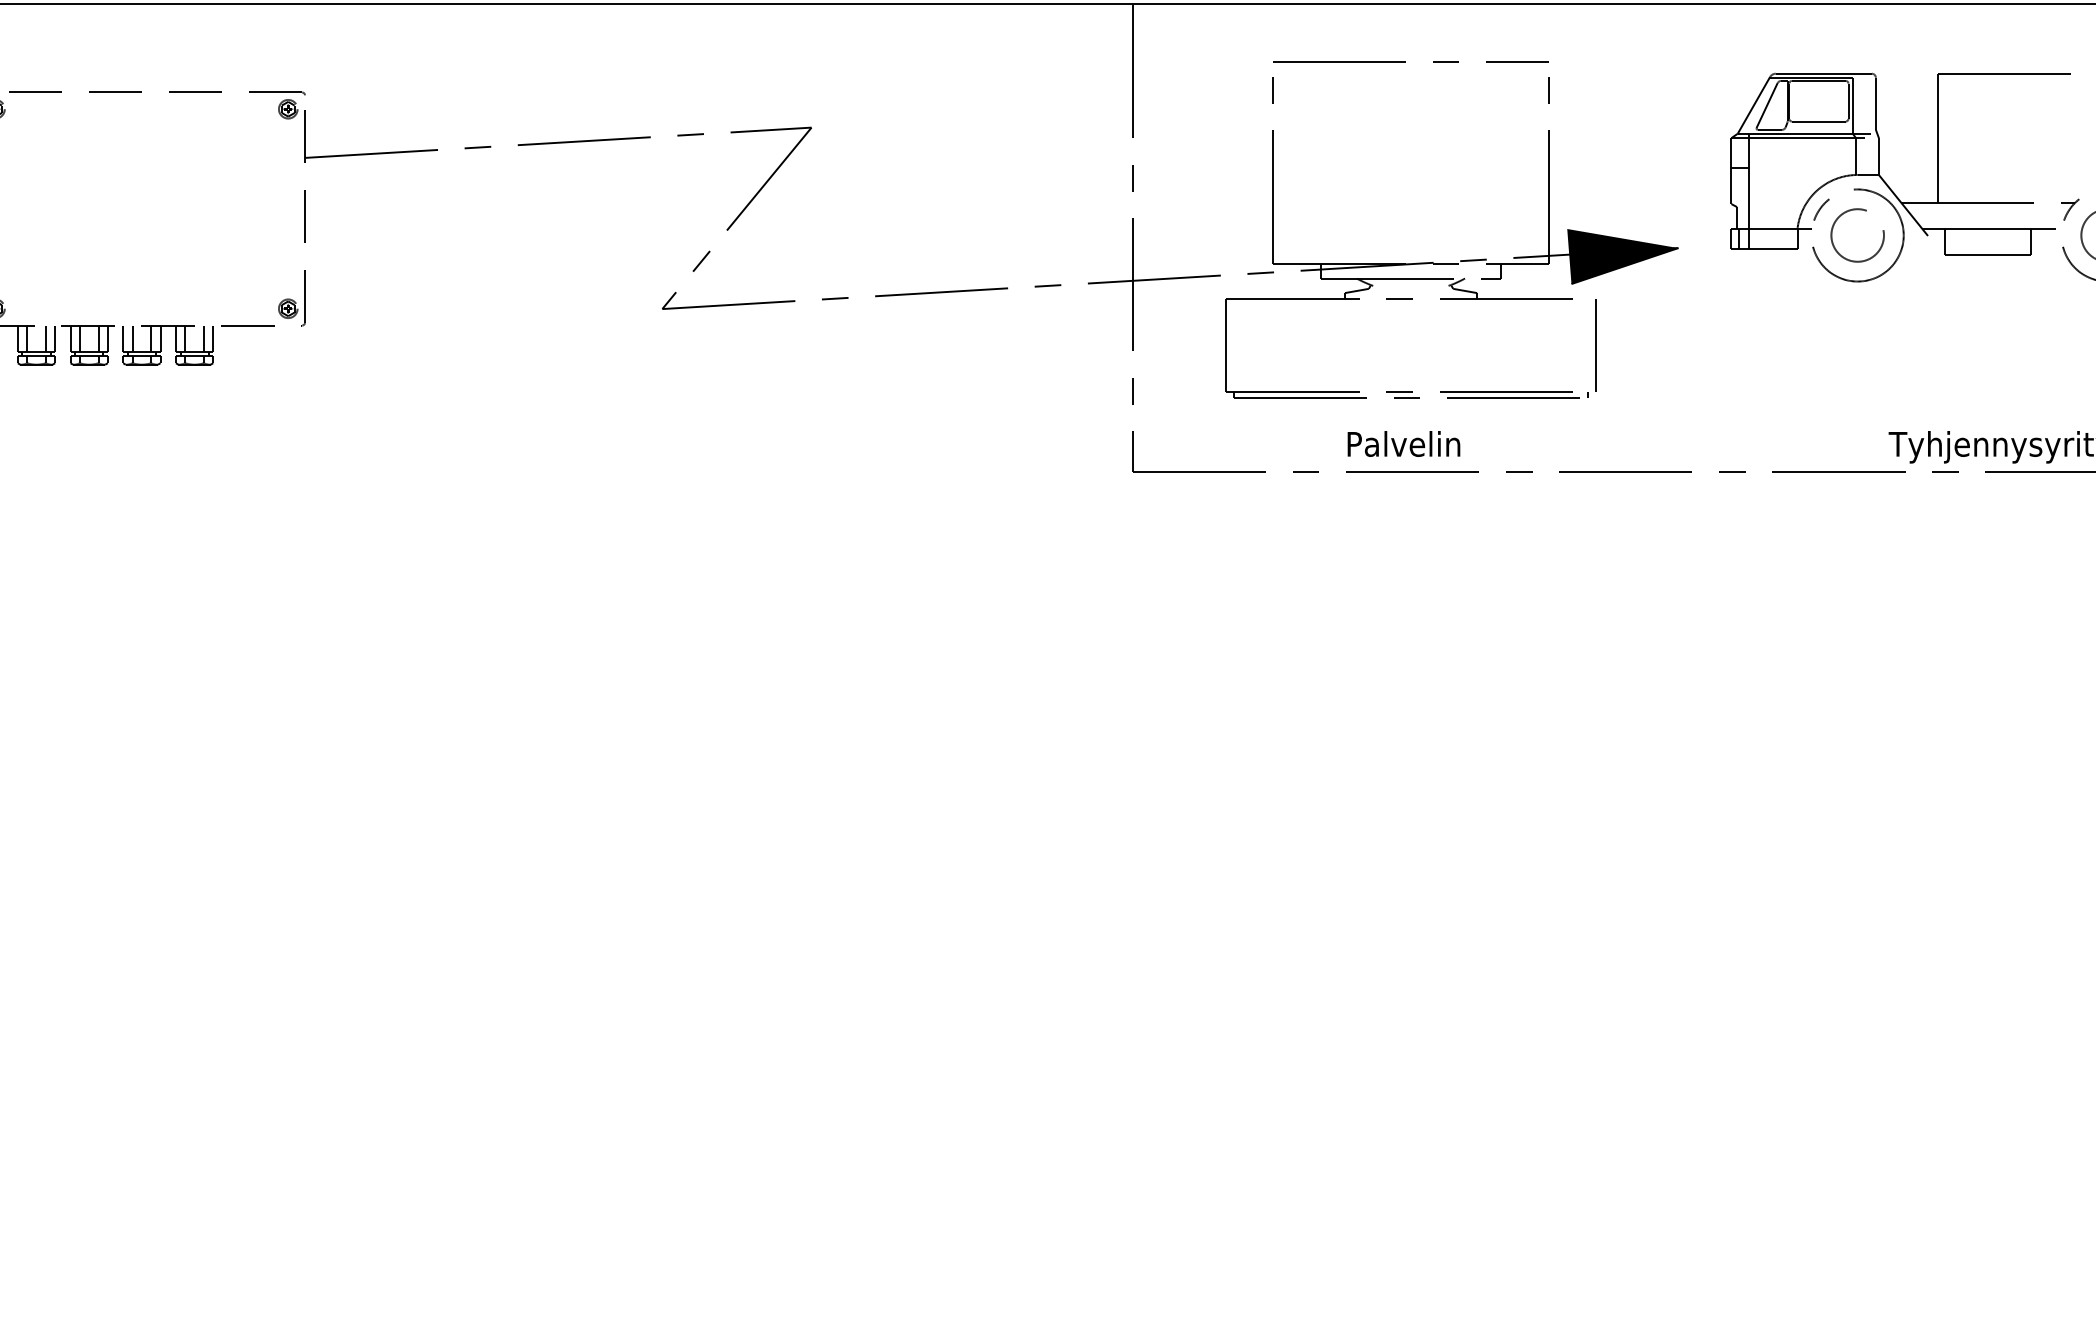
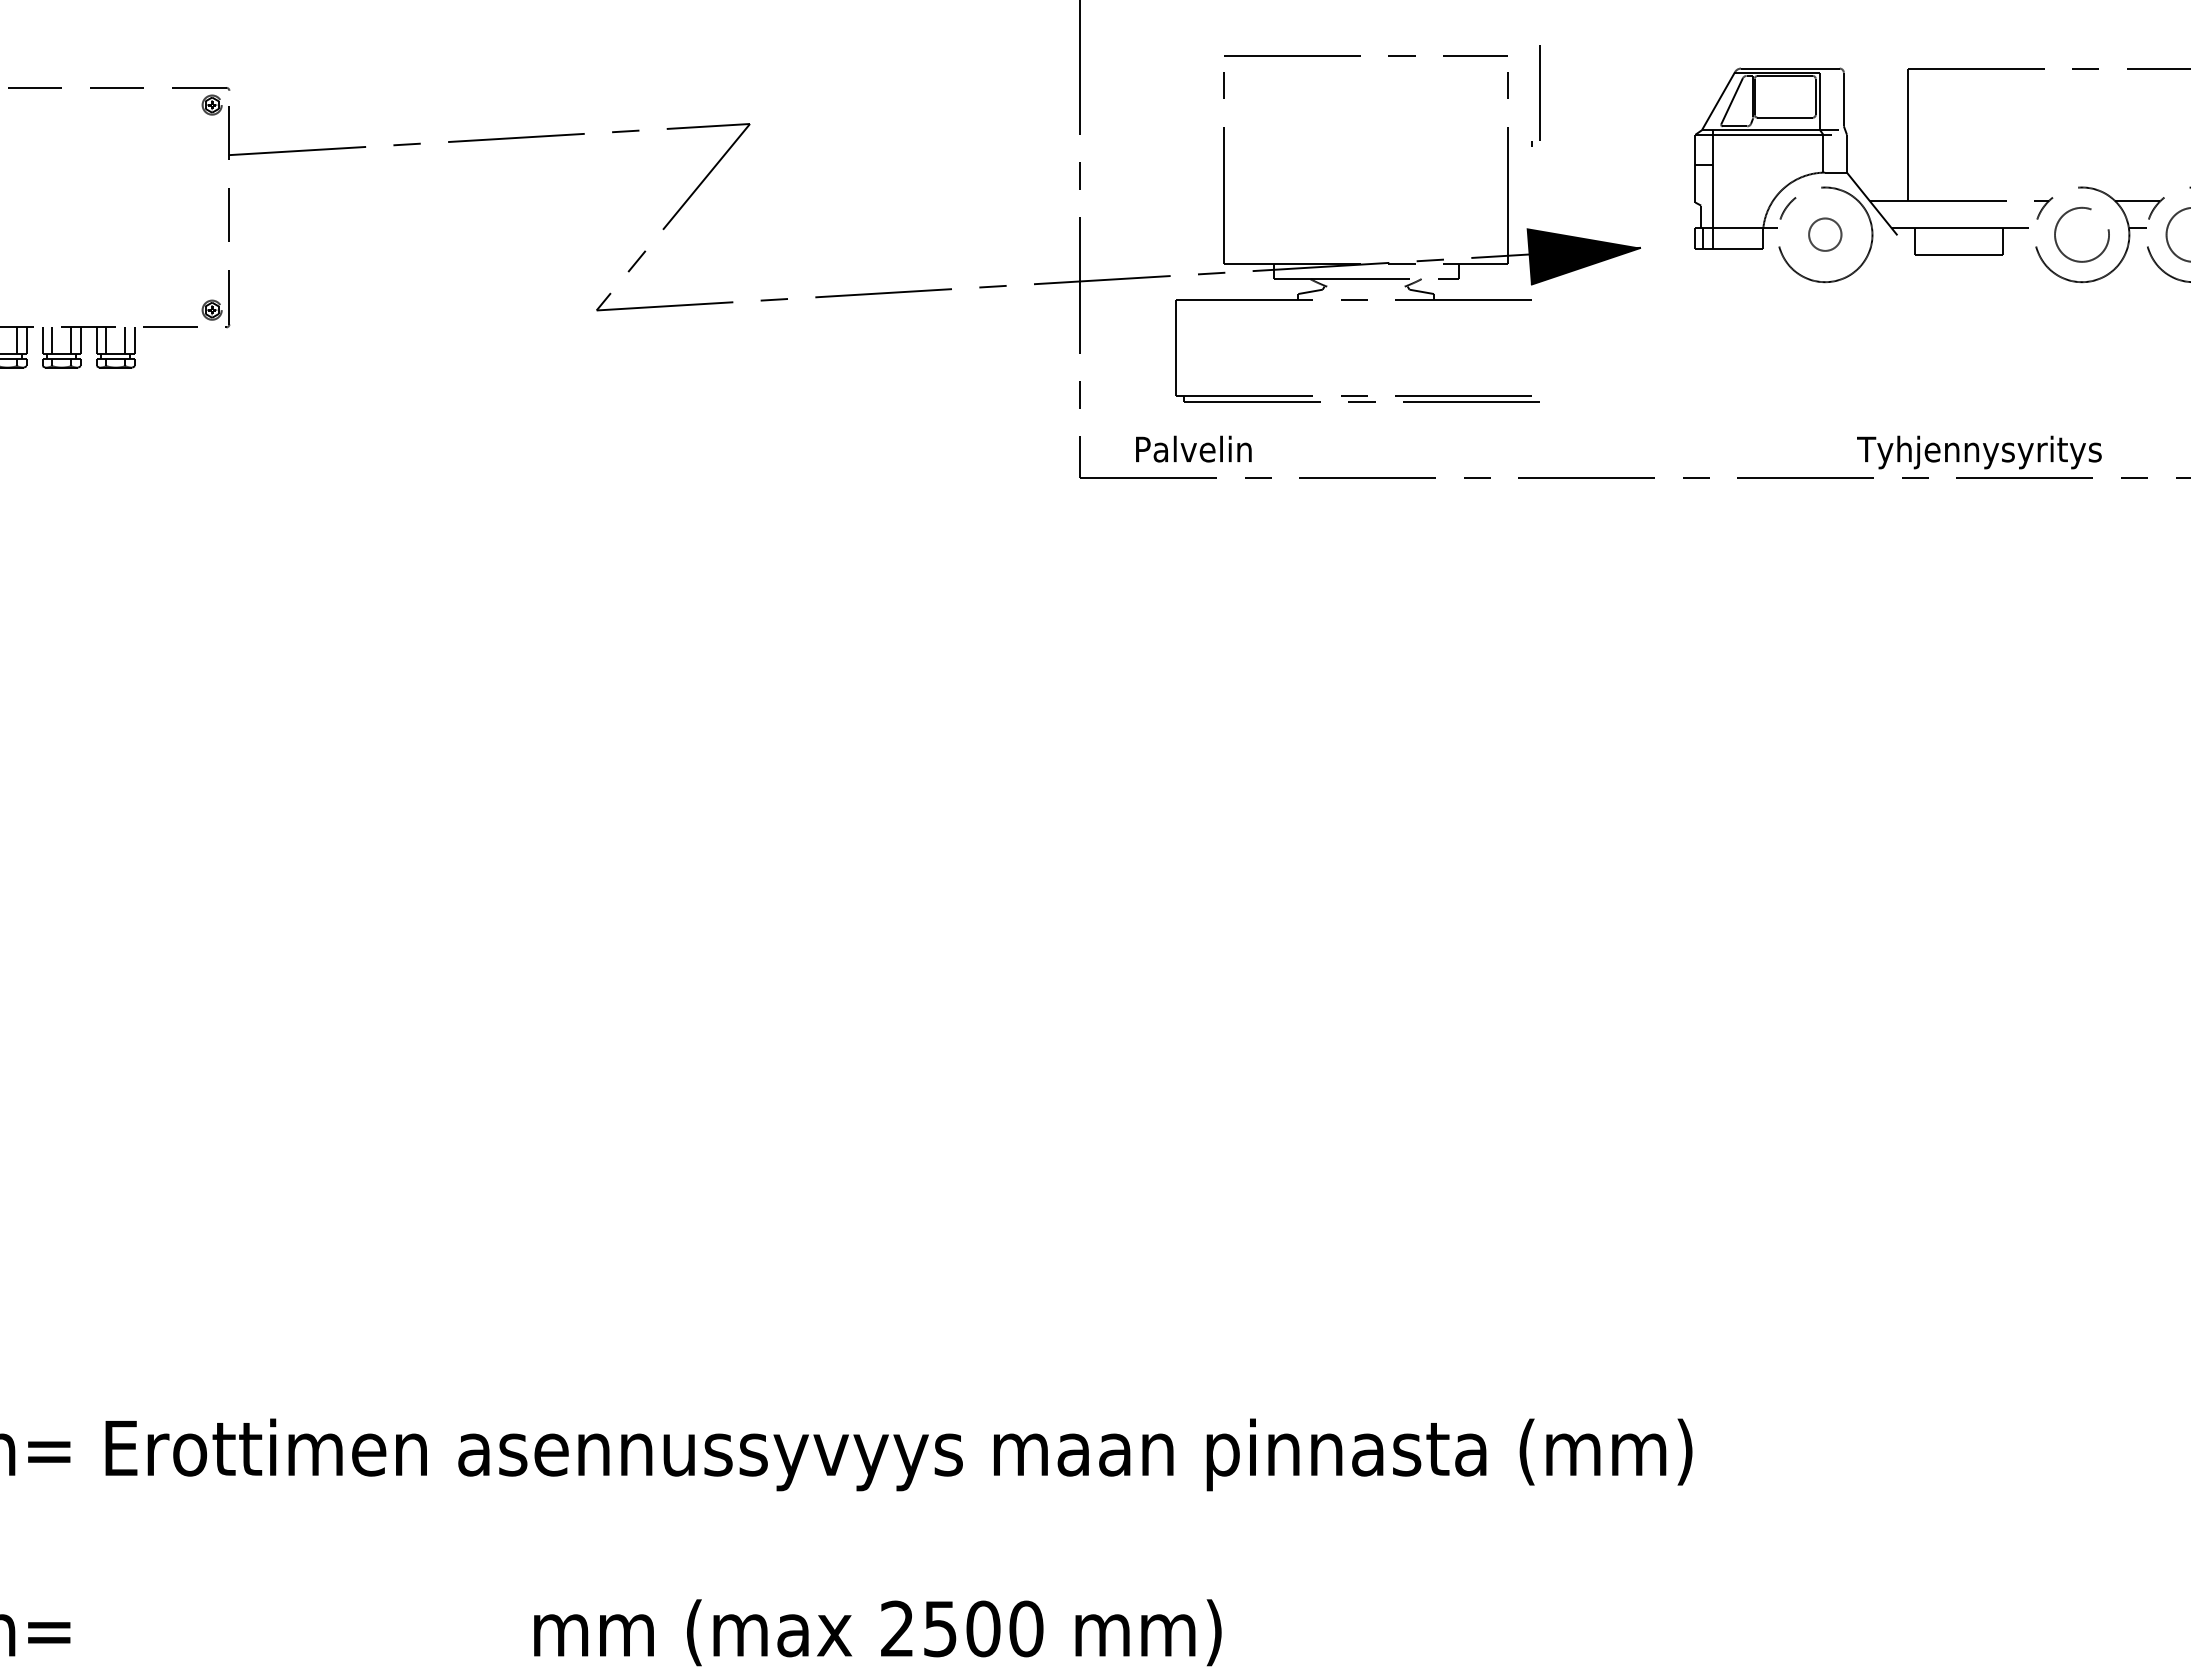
circle: (1858, 235) -> (1825, 234), size x0.6
part: (1591, 348) -> (1535, 95), moved
text: (1403, 443) -> (1193, 448), moved

